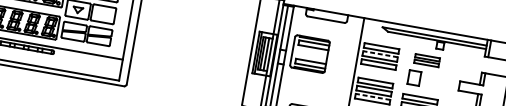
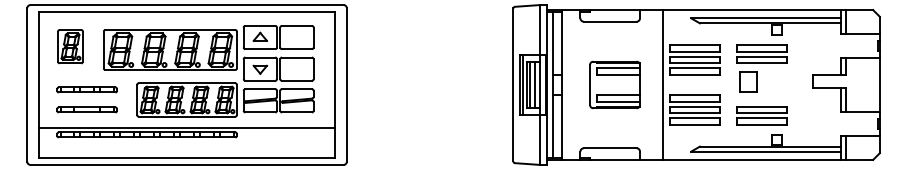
part: (309, 53) -> (614, 84), moved
line: (380, 54) -> (694, 56), dashed -> solid
part: (427, 60) -> (761, 53), size x1.43
line: (372, 96) -> (694, 118), dashed -> solid

